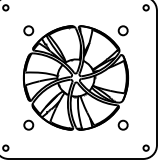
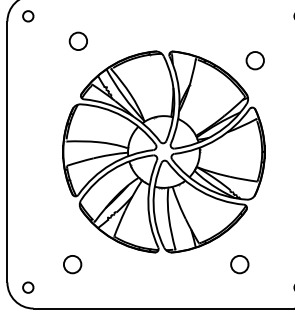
circle: (28, 30) -> (77, 40), moved
circle: (28, 124) -> (72, 263), moved
circle: (122, 124) -> (238, 263), moved

